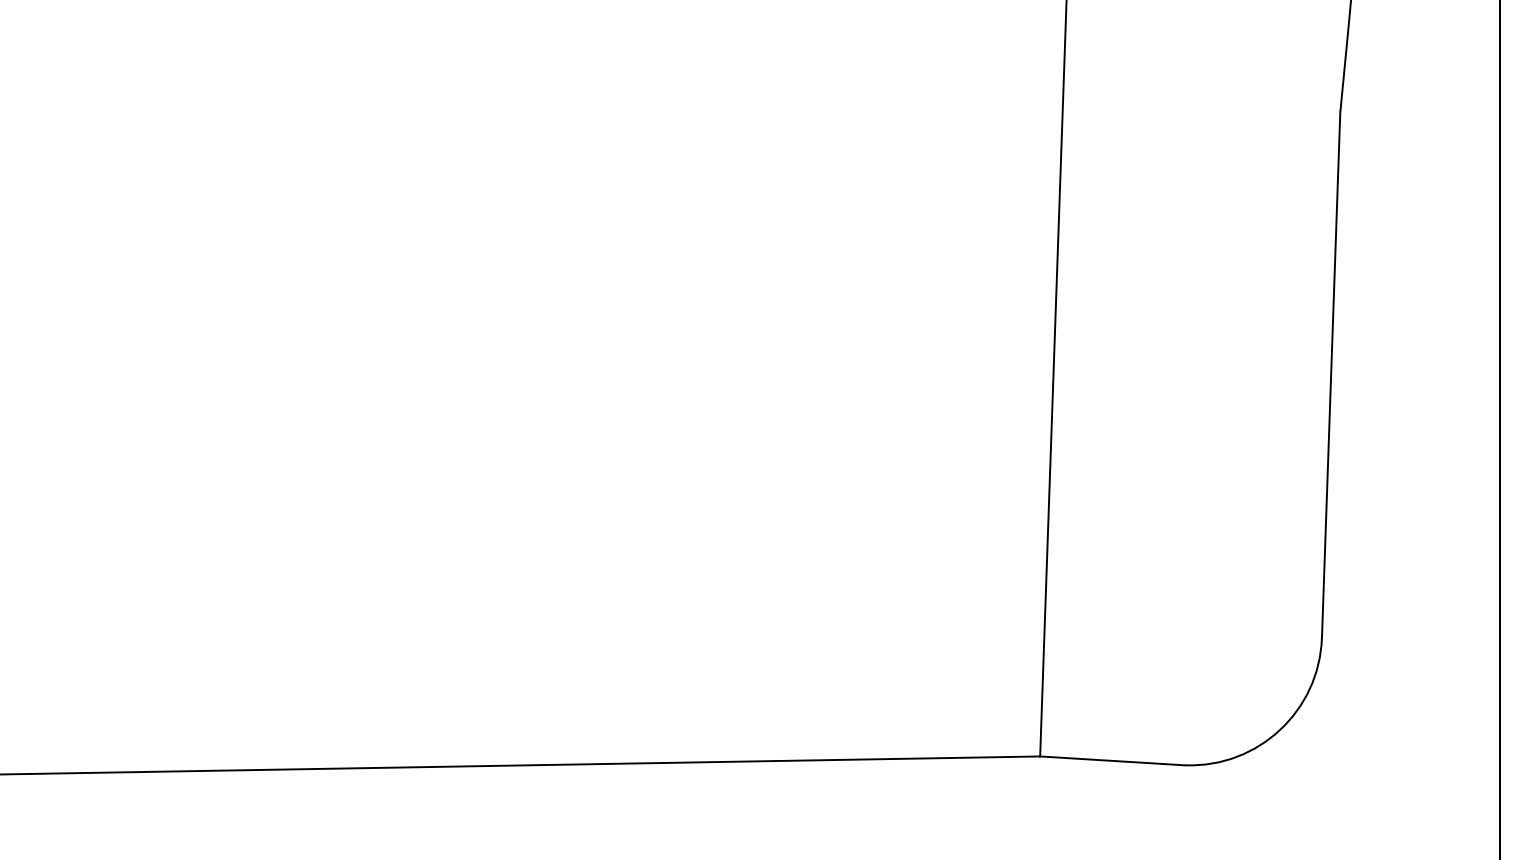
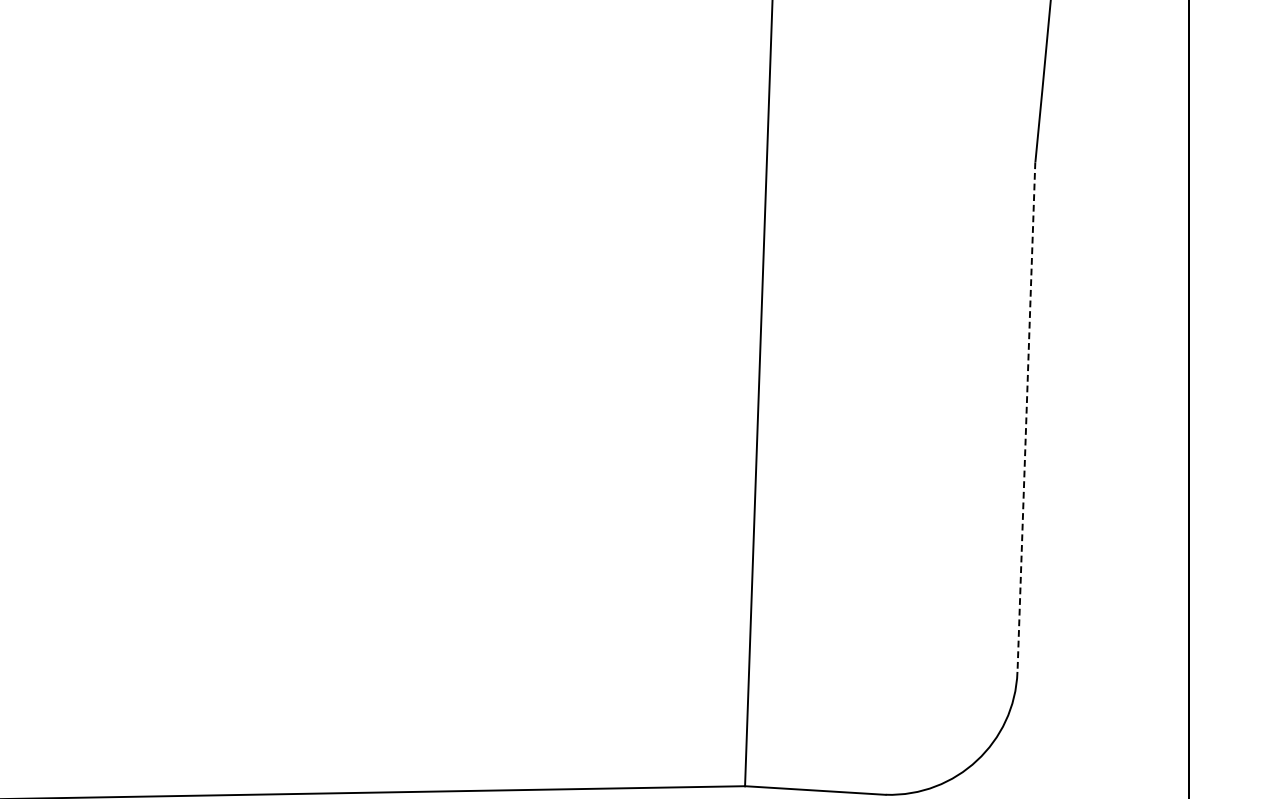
line: (1331, 374) -> (1026, 416), solid -> dashed

